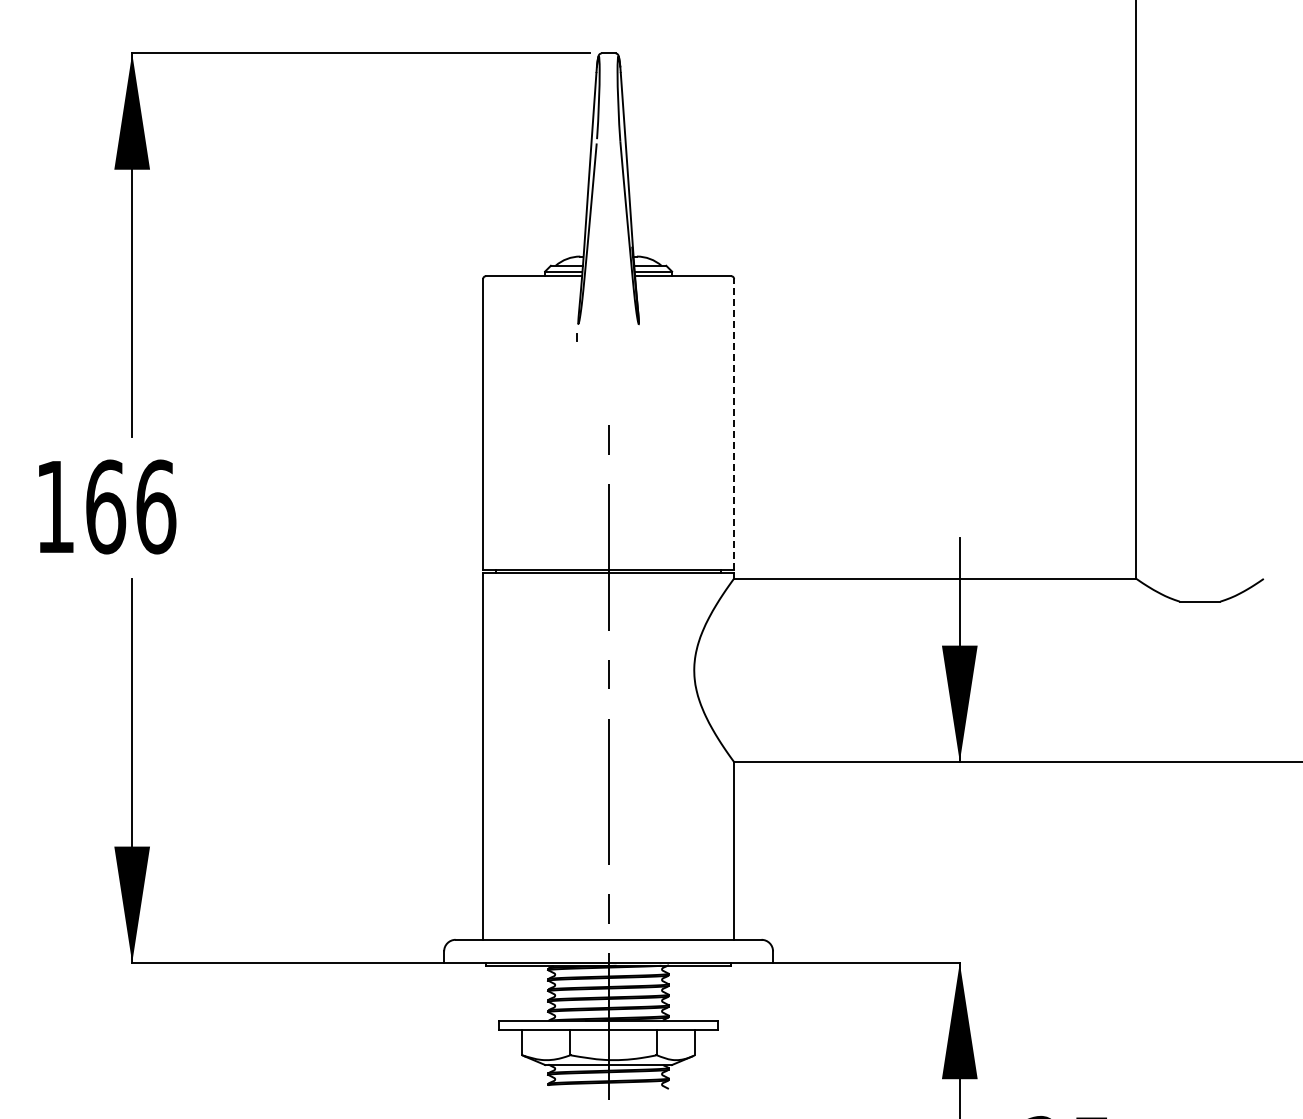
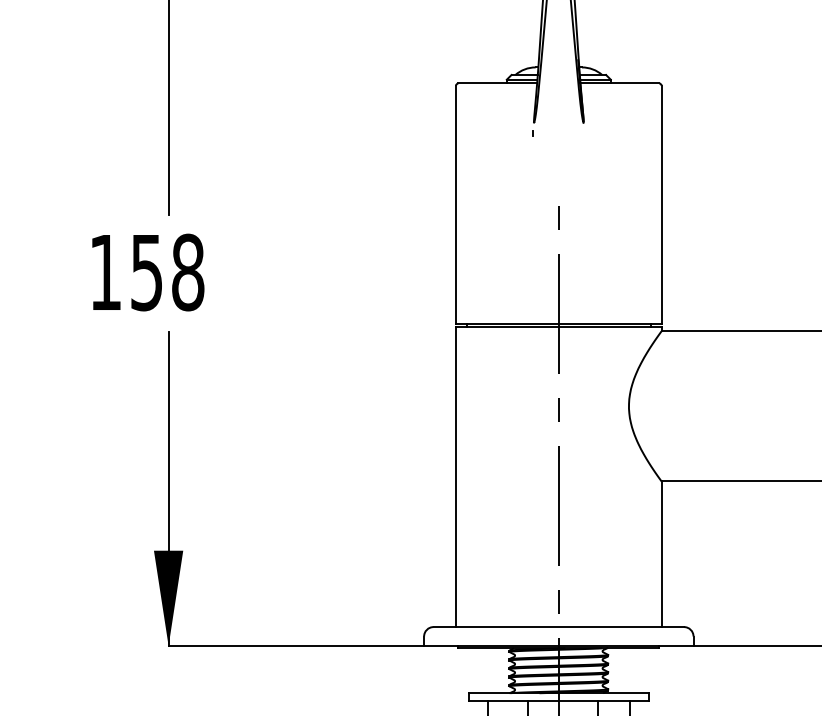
line: (734, 424) -> (661, 204), dashed -> solid
text: (131, 506) -> (168, 272), 166 -> 158

